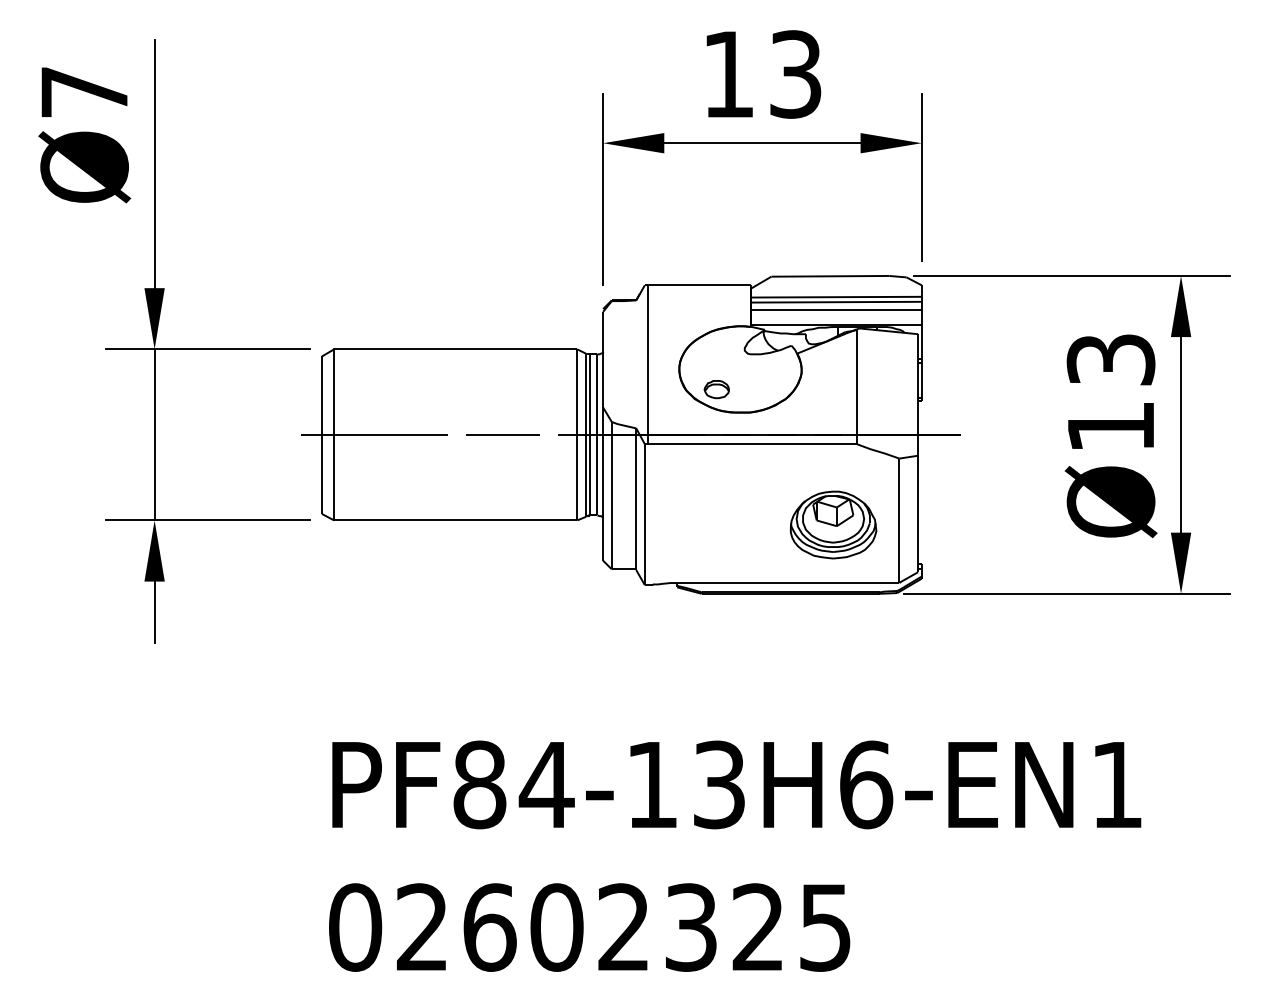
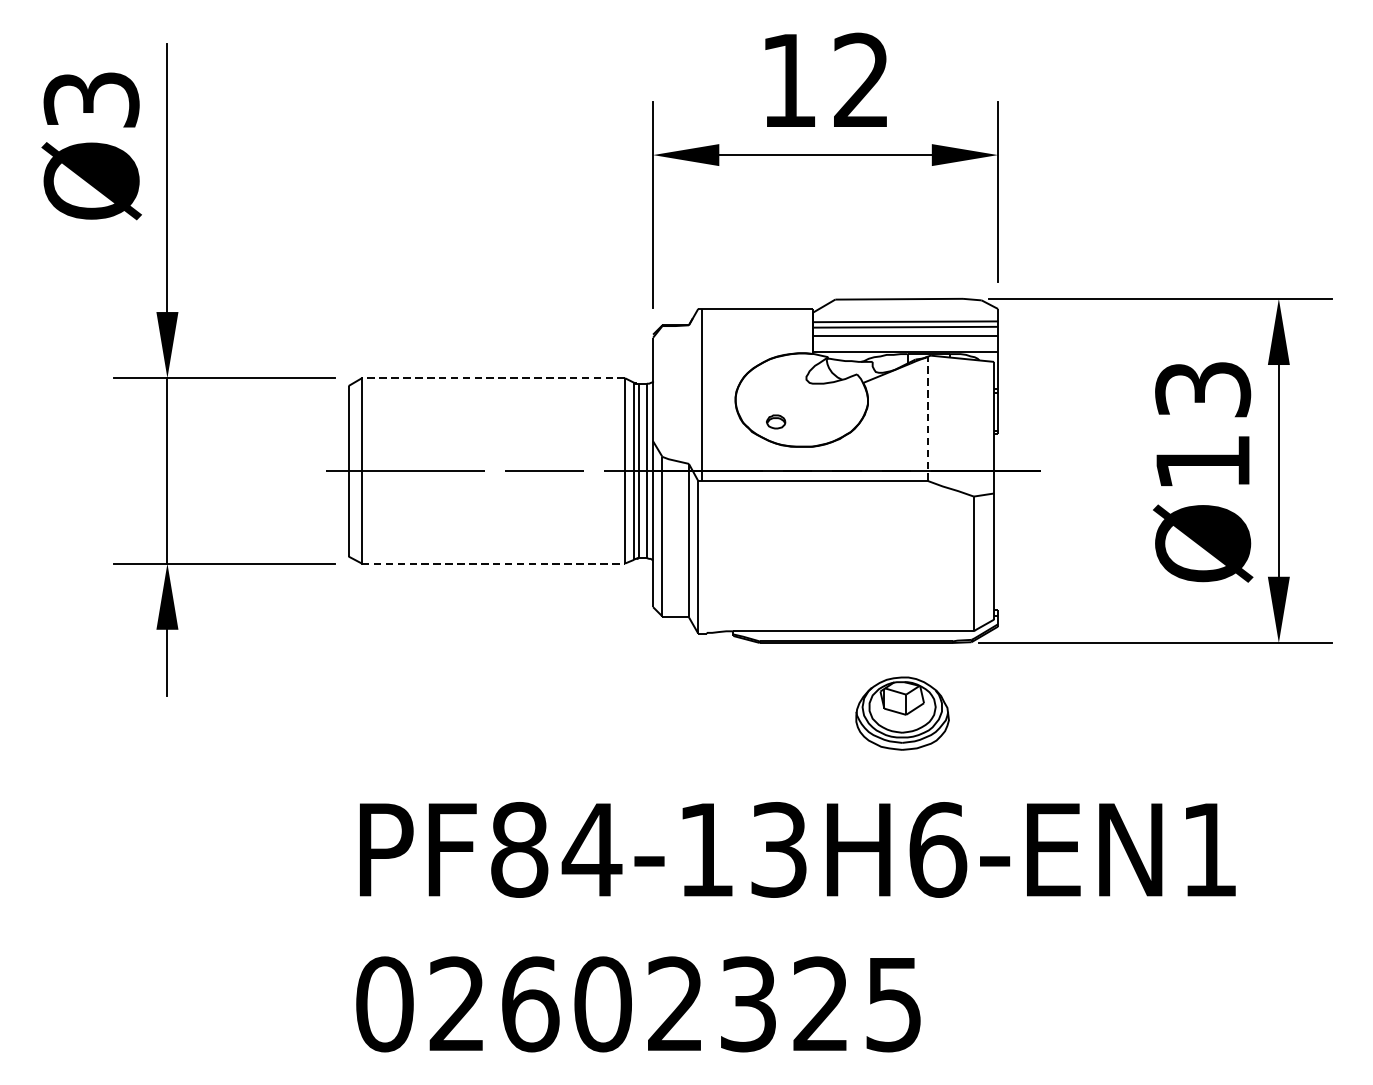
text: (795, 74) -> (861, 80), 13 -> 12
text: (84, 92) -> (91, 100), Ø7 -> Ø3
line: (455, 349) -> (493, 378), solid -> dashed
line: (856, 386) -> (927, 418), solid -> dashed
part: (716, 389) -> (775, 421), size x0.7
line: (455, 520) -> (493, 563), solid -> dashed
part: (833, 524) -> (902, 713), moved

